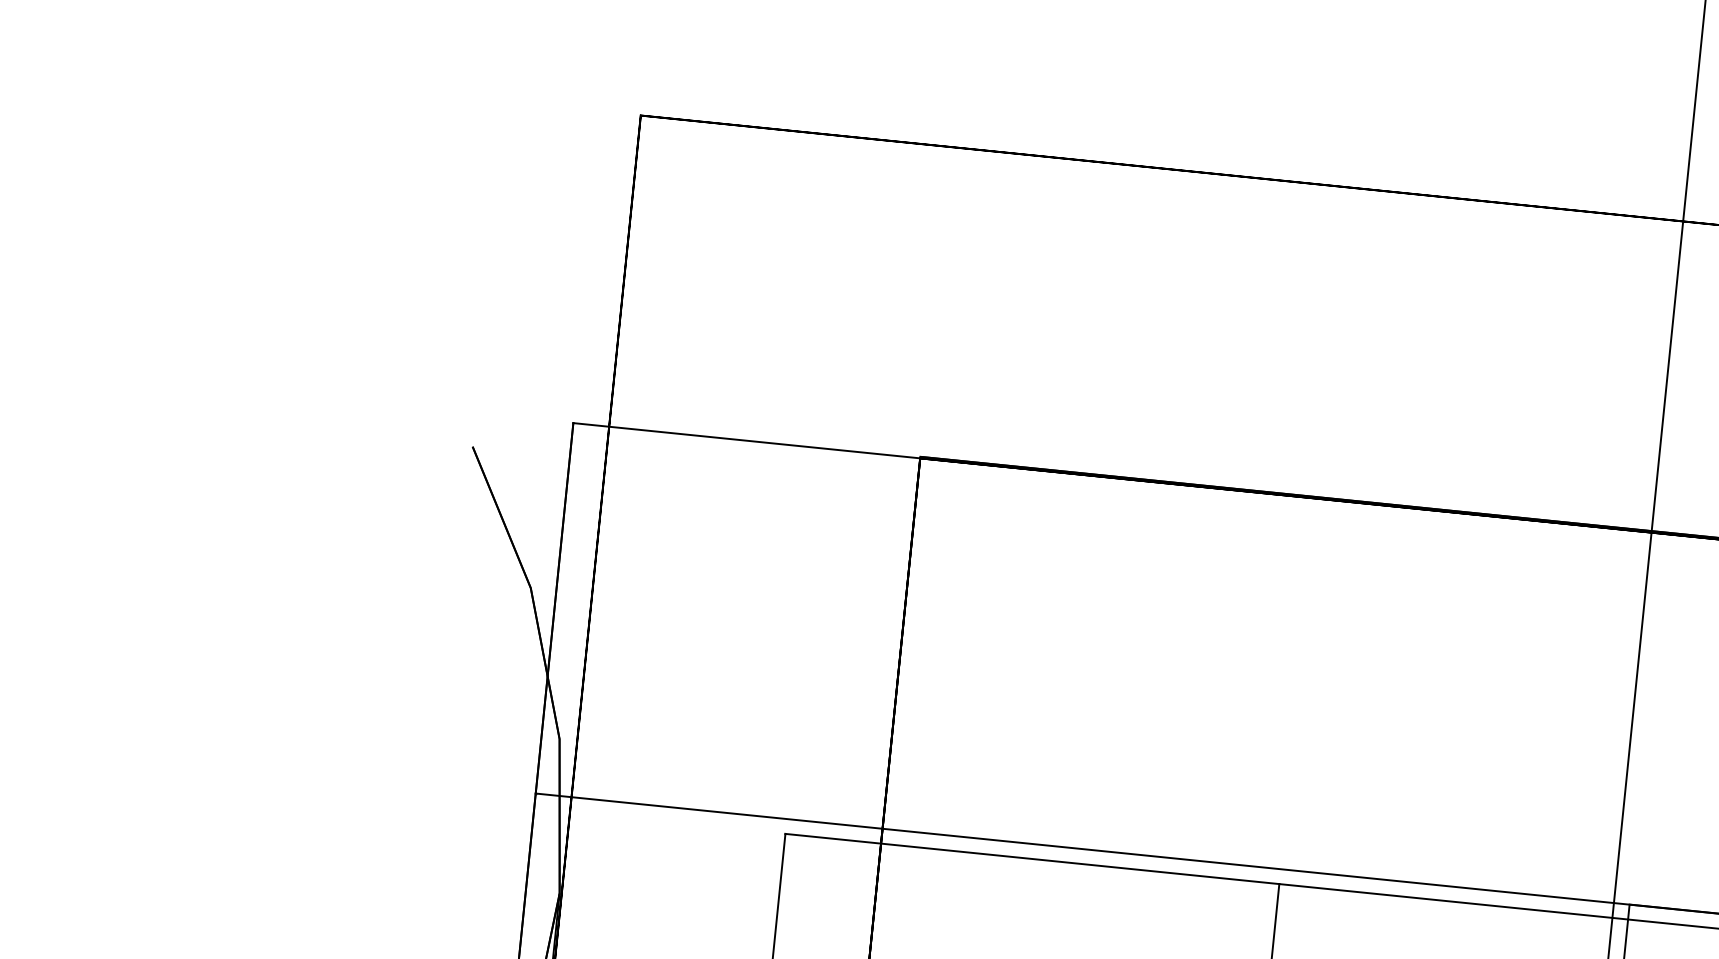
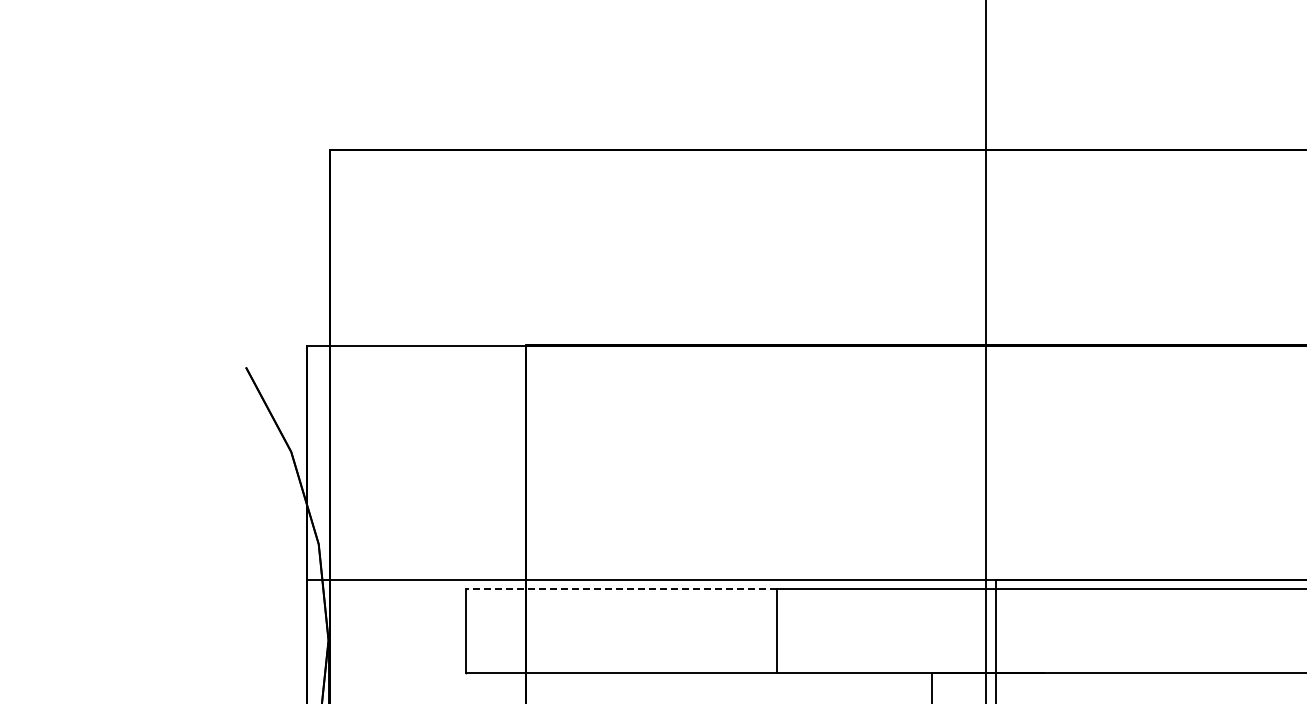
line: (1033, 858) -> (621, 588), solid -> dashed

